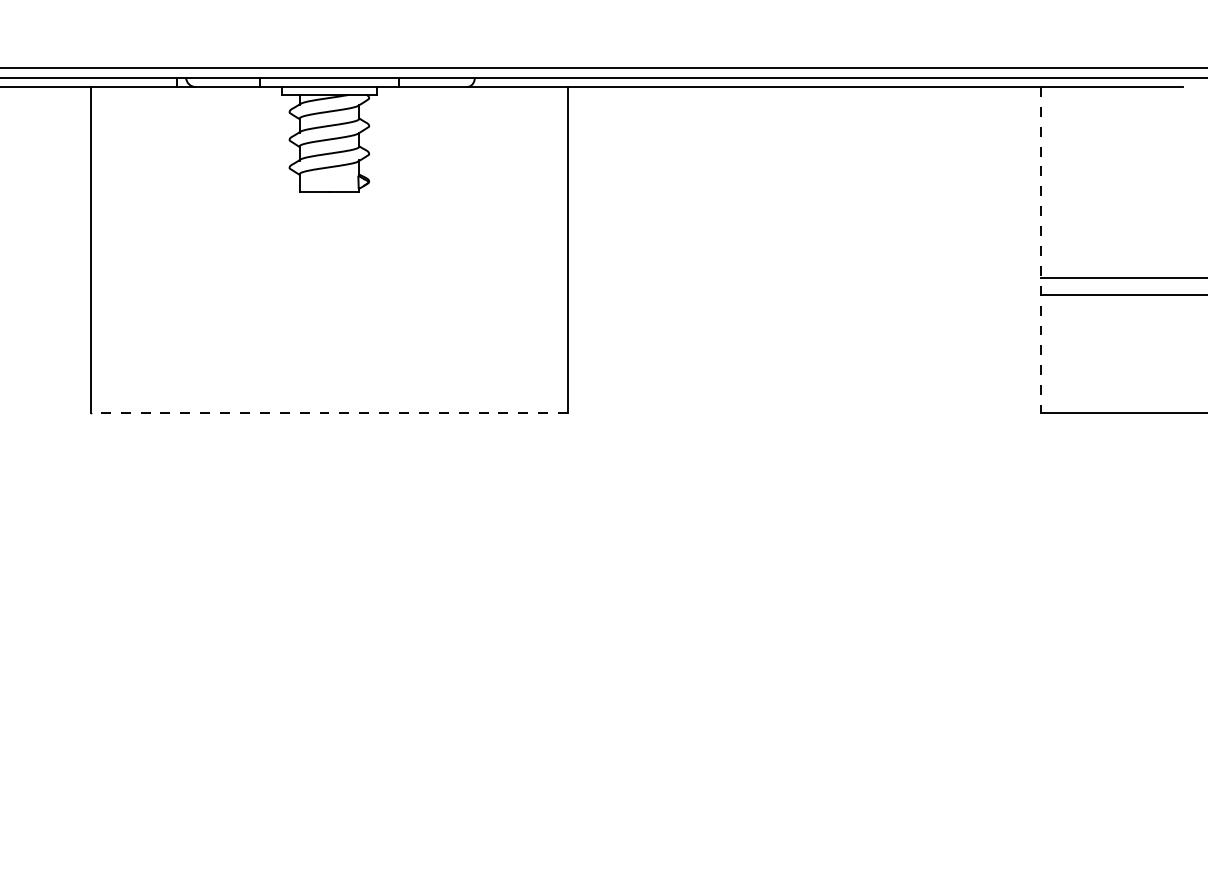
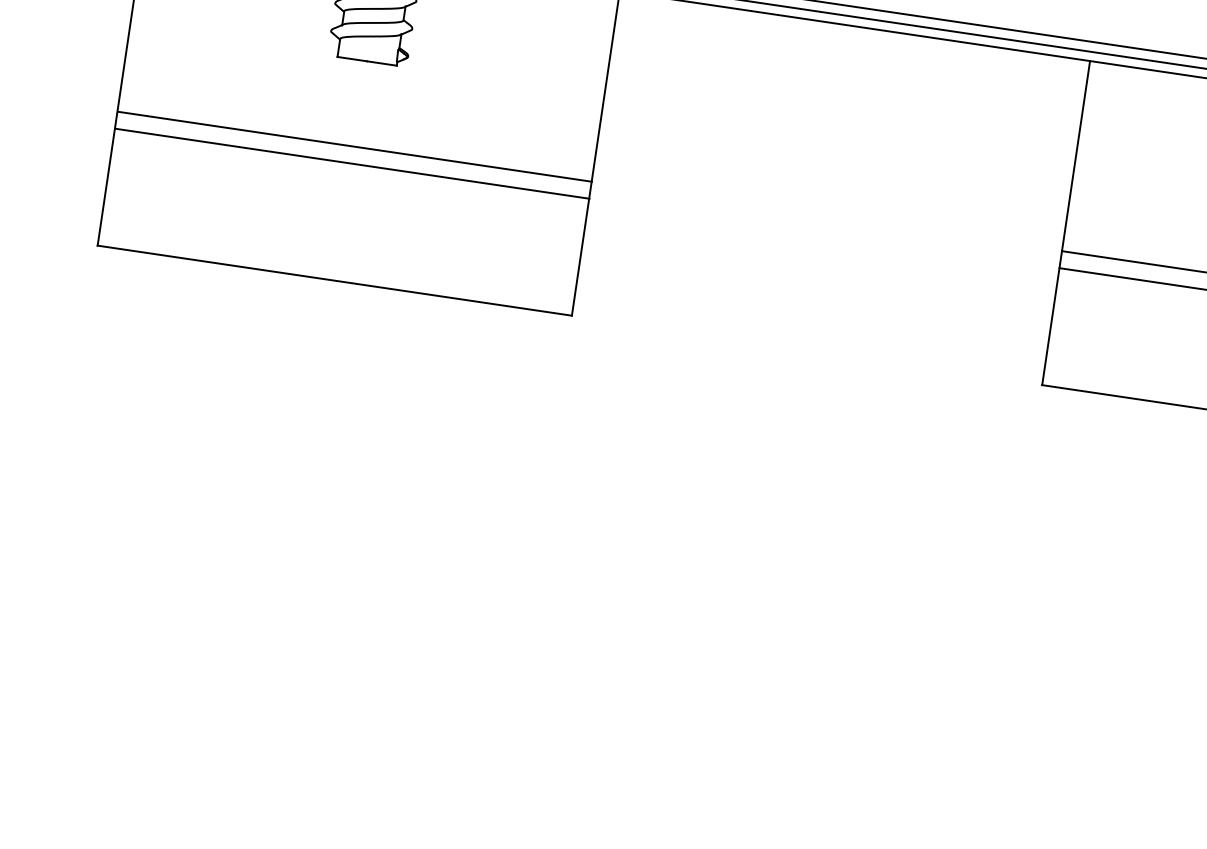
line: (1041, 250) -> (1066, 223), dashed -> solid
line: (329, 278) -> (354, 147), added
line: (329, 295) -> (352, 163), added
line: (329, 412) -> (334, 280), dashed -> solid

